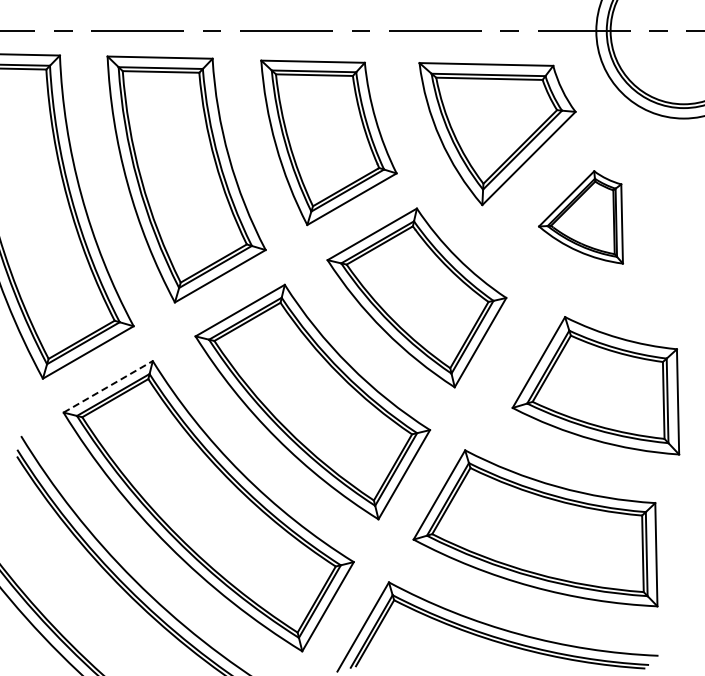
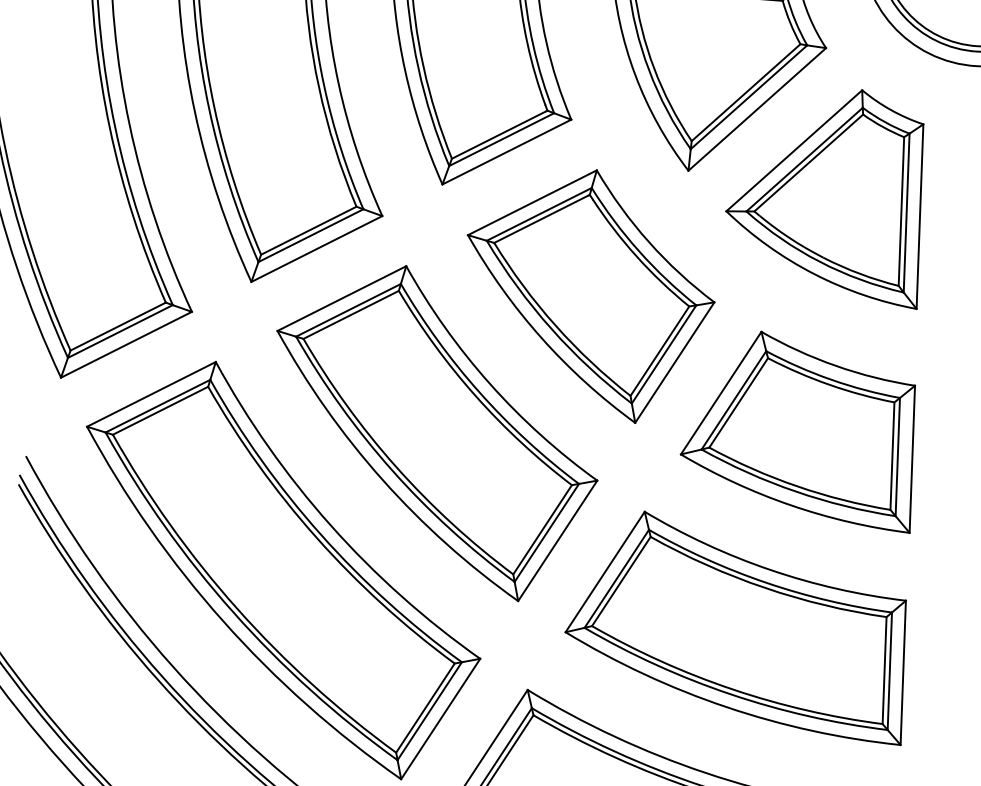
part: (580, 217) -> (824, 195), size x1.67
part: (595, 385) -> (798, 429), moved
line: (108, 386) -> (151, 393), dashed -> solid

